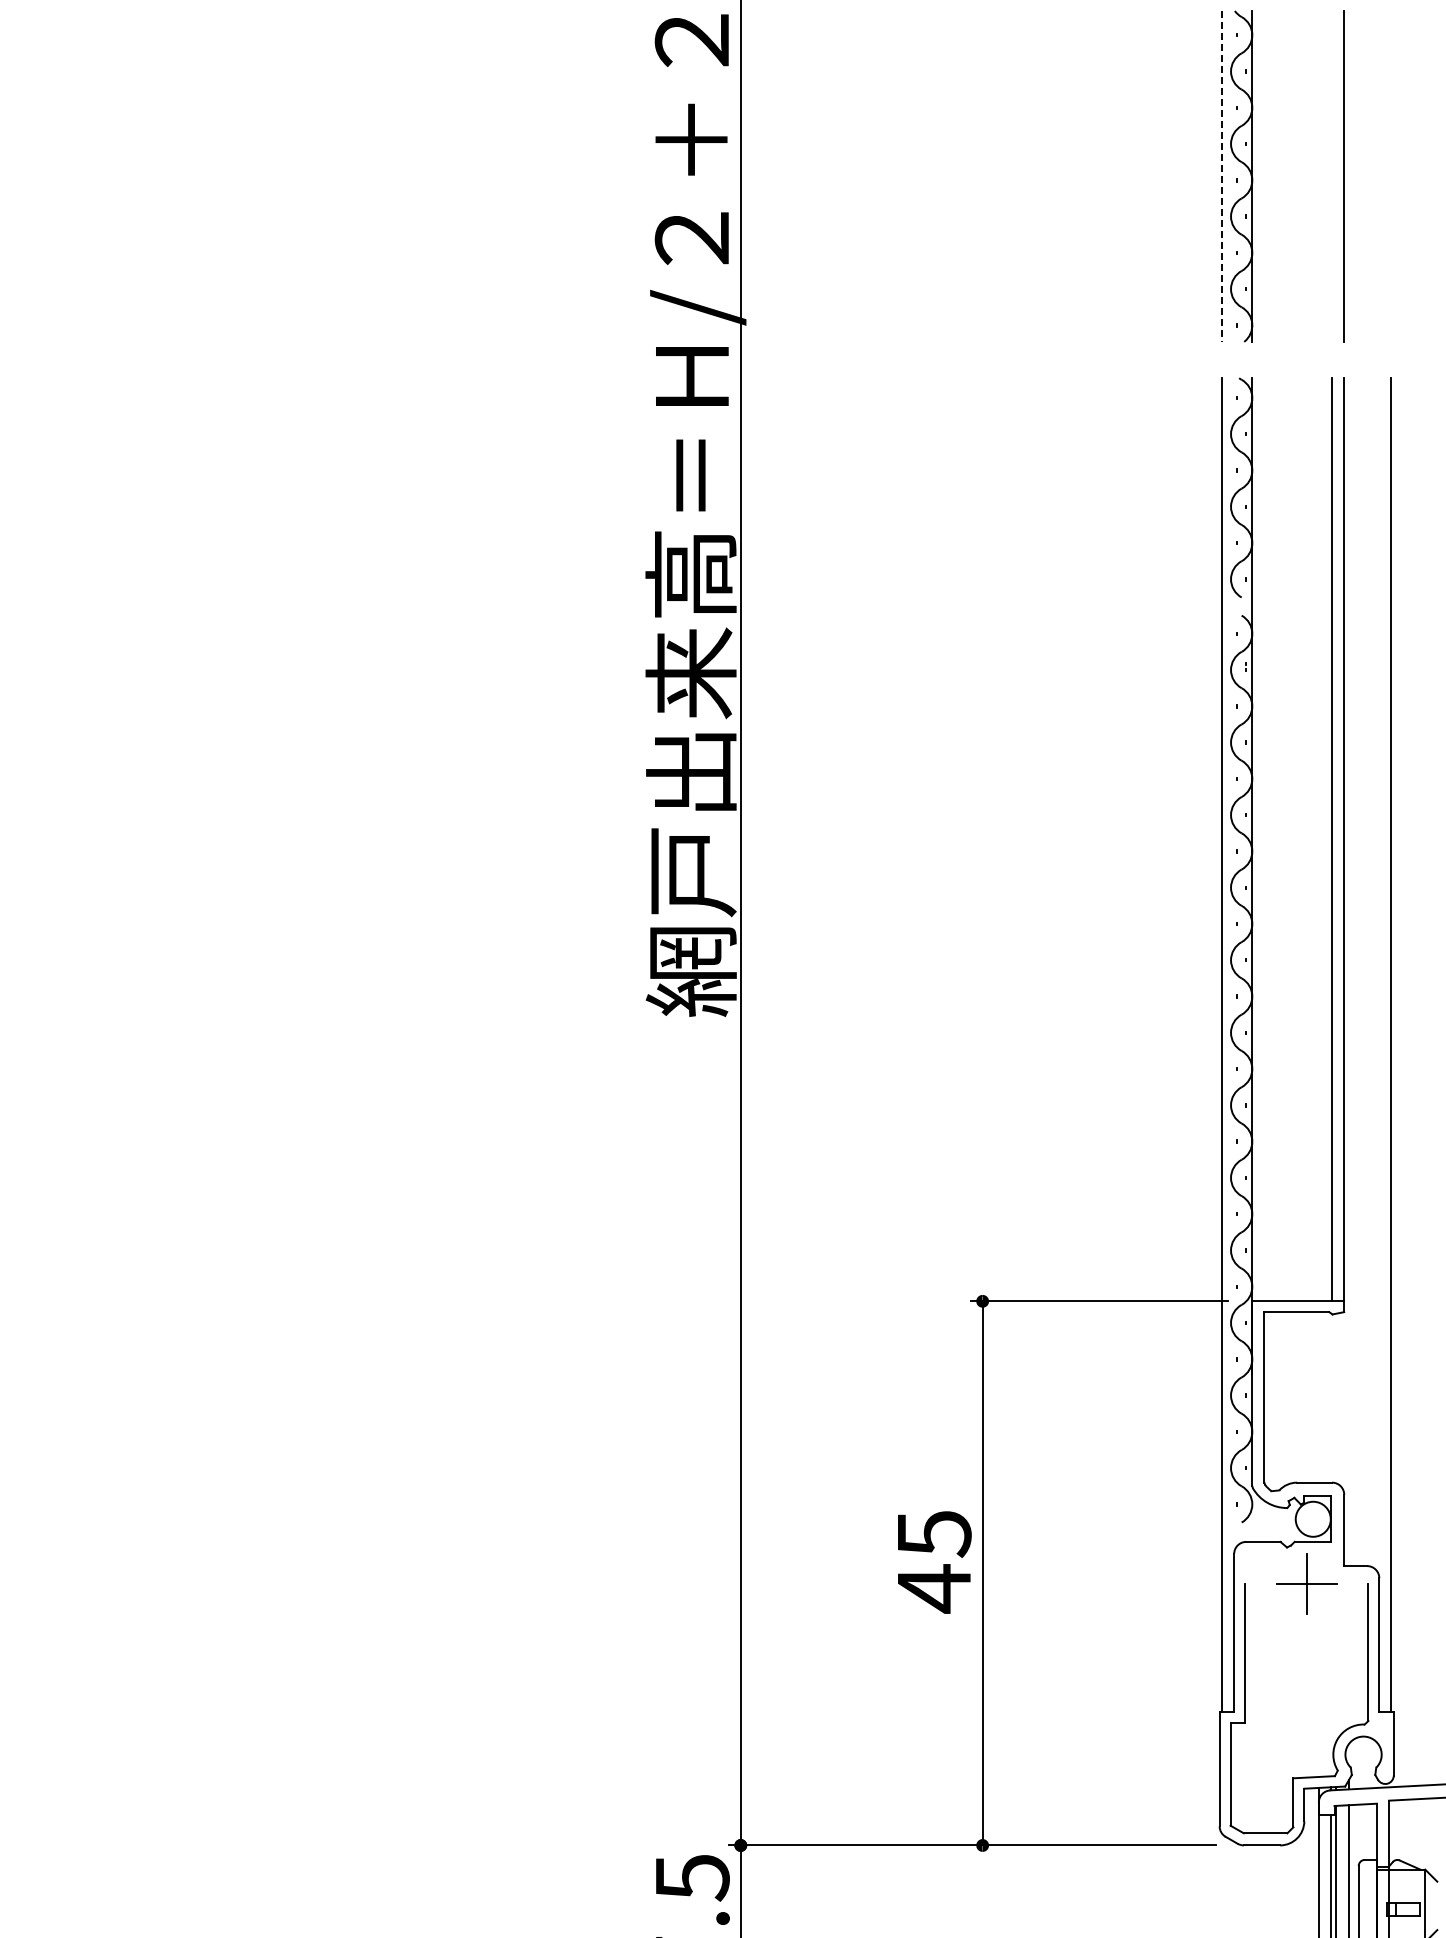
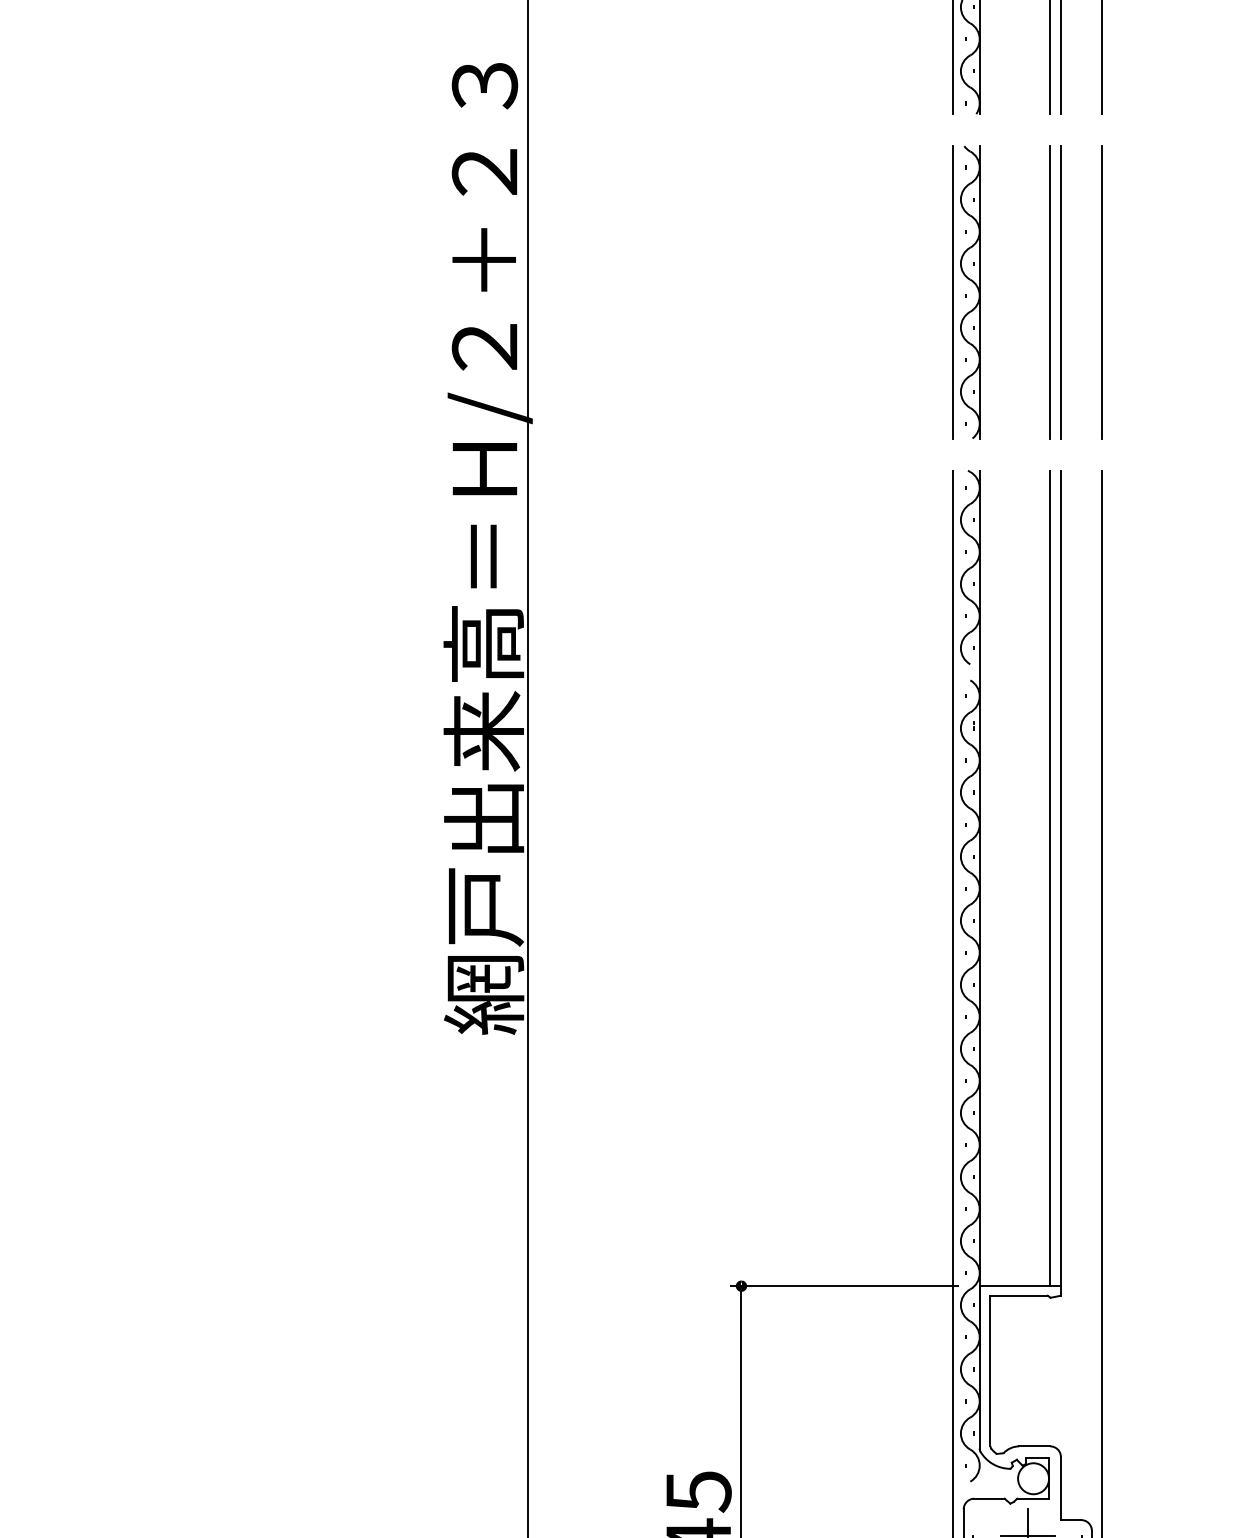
line: (1332, 176) -> (1050, 292), added
line: (1391, 176) -> (1102, 292), added
line: (1221, 177) -> (952, 293), dashed -> solid

